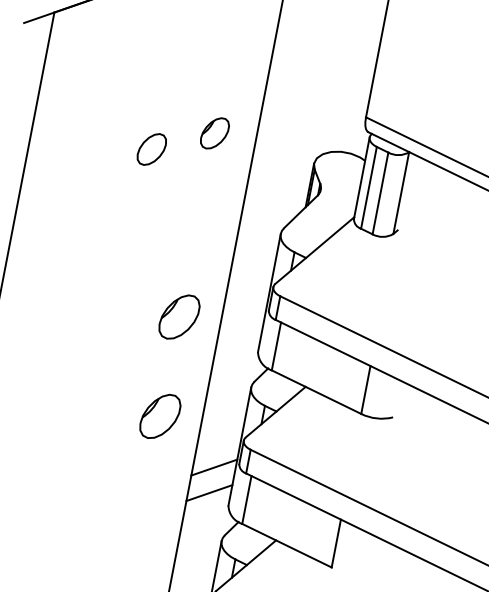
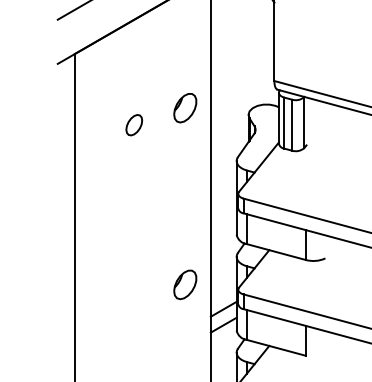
part: (215, 133) -> (185, 108), size x1.43
part: (152, 150) -> (134, 125), moved
part: (179, 316) -> (185, 222), removed

